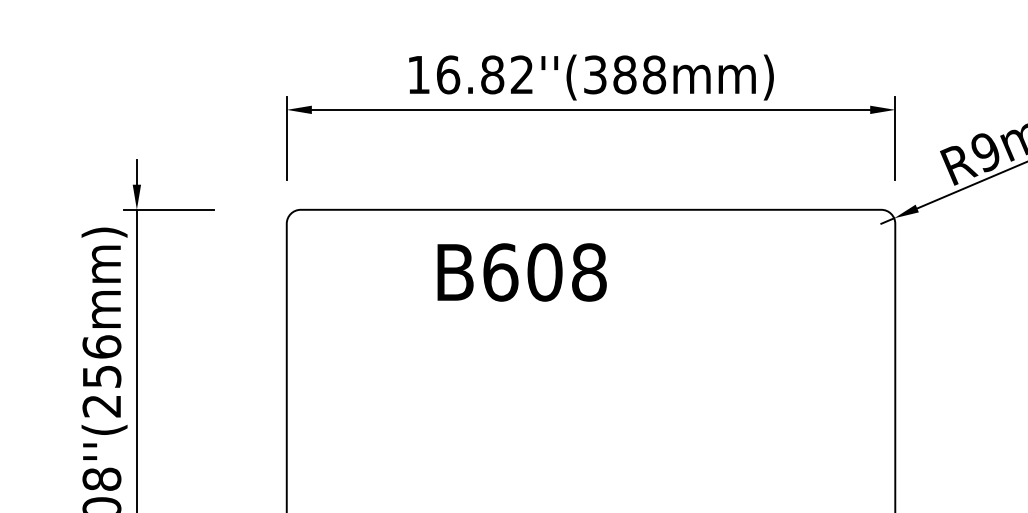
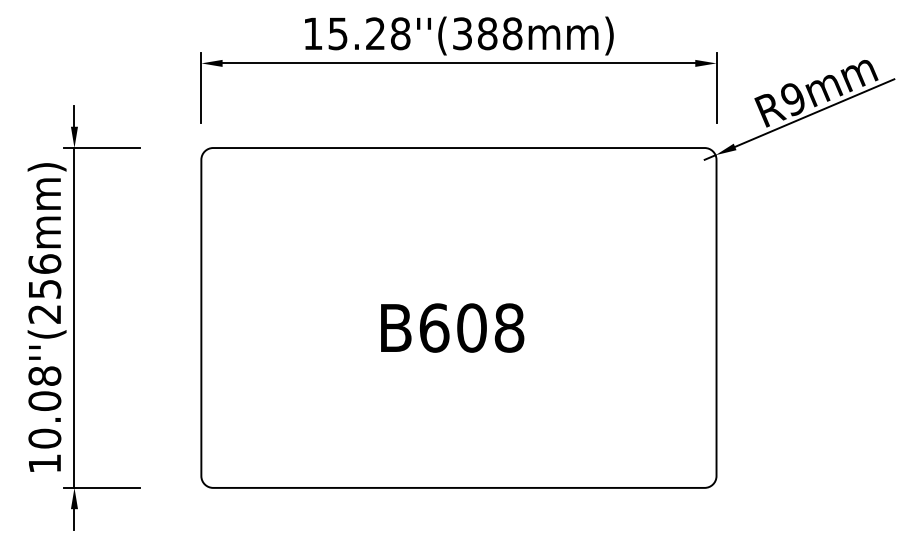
text: (485, 74) -> (369, 33), 16.82''(388mm) -> 15.28''(388mm)
text: (521, 271) -> (452, 327), moved

